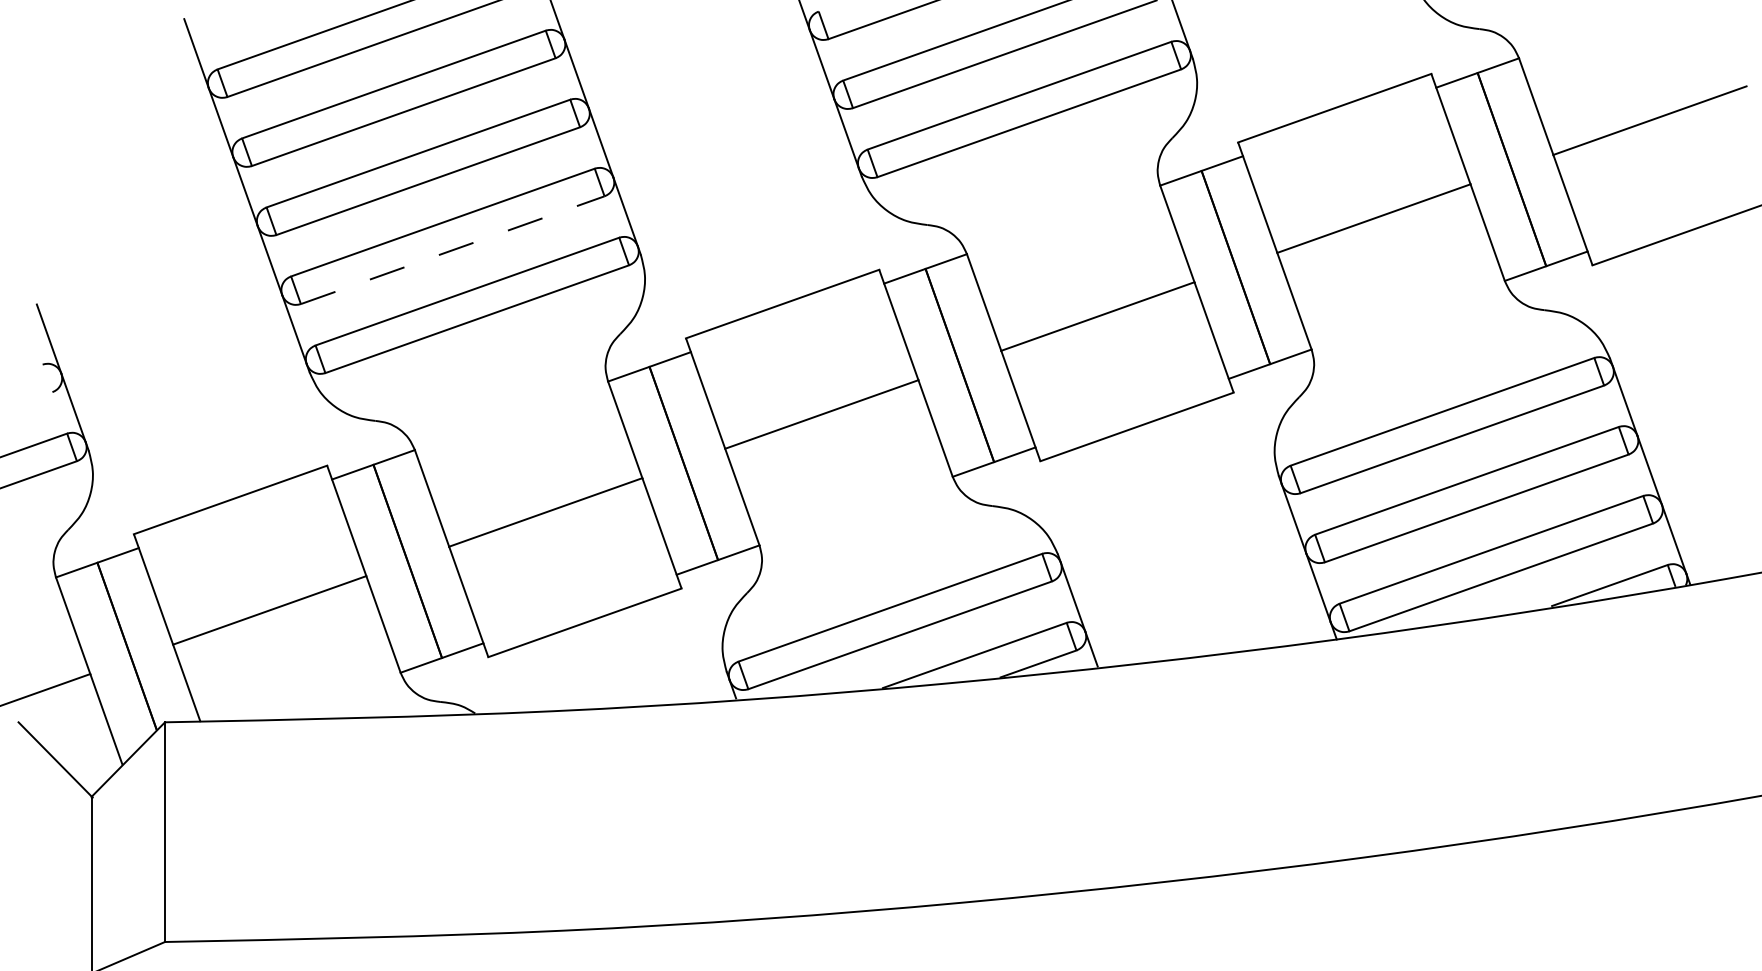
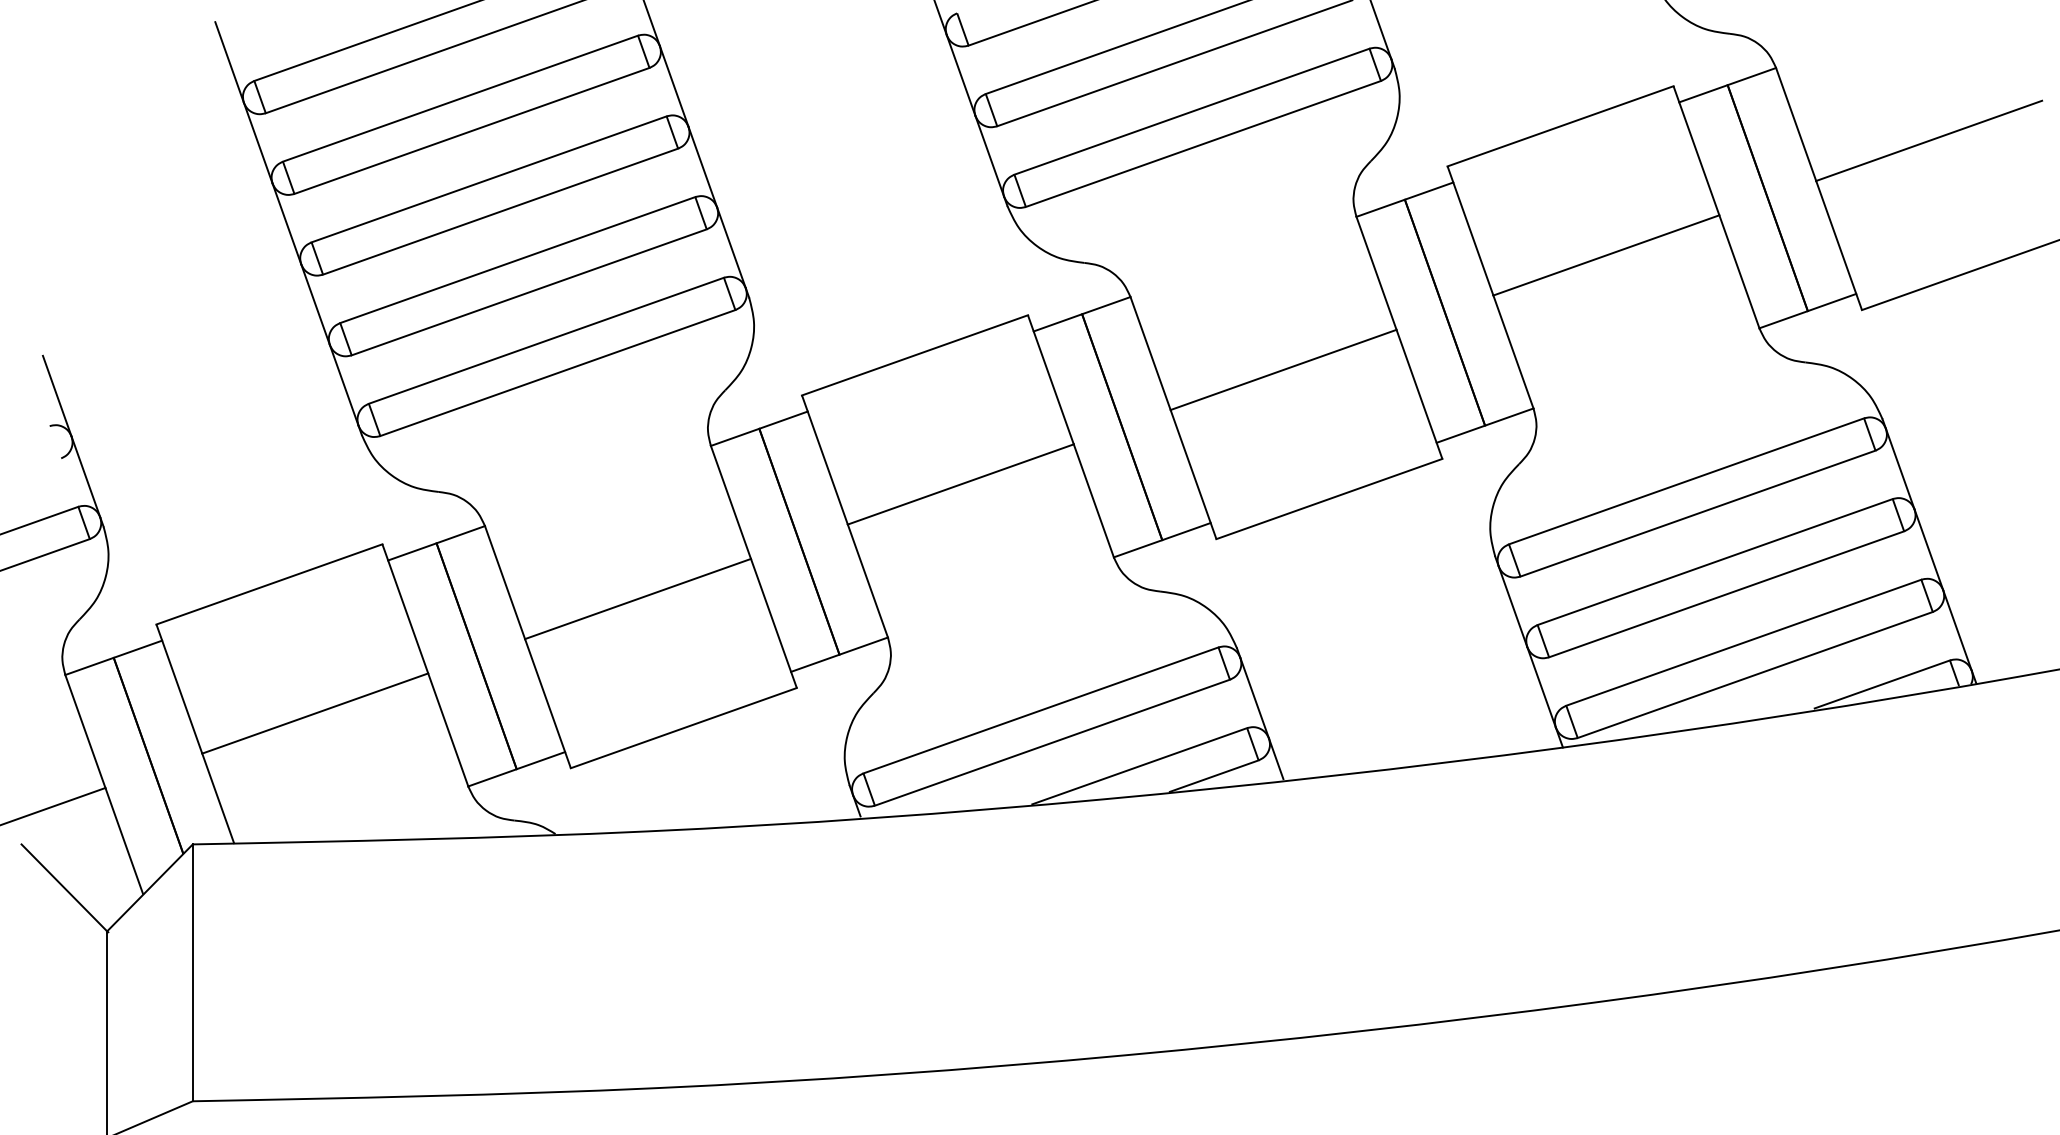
line: (453, 250) -> (530, 292), dashed -> solid

